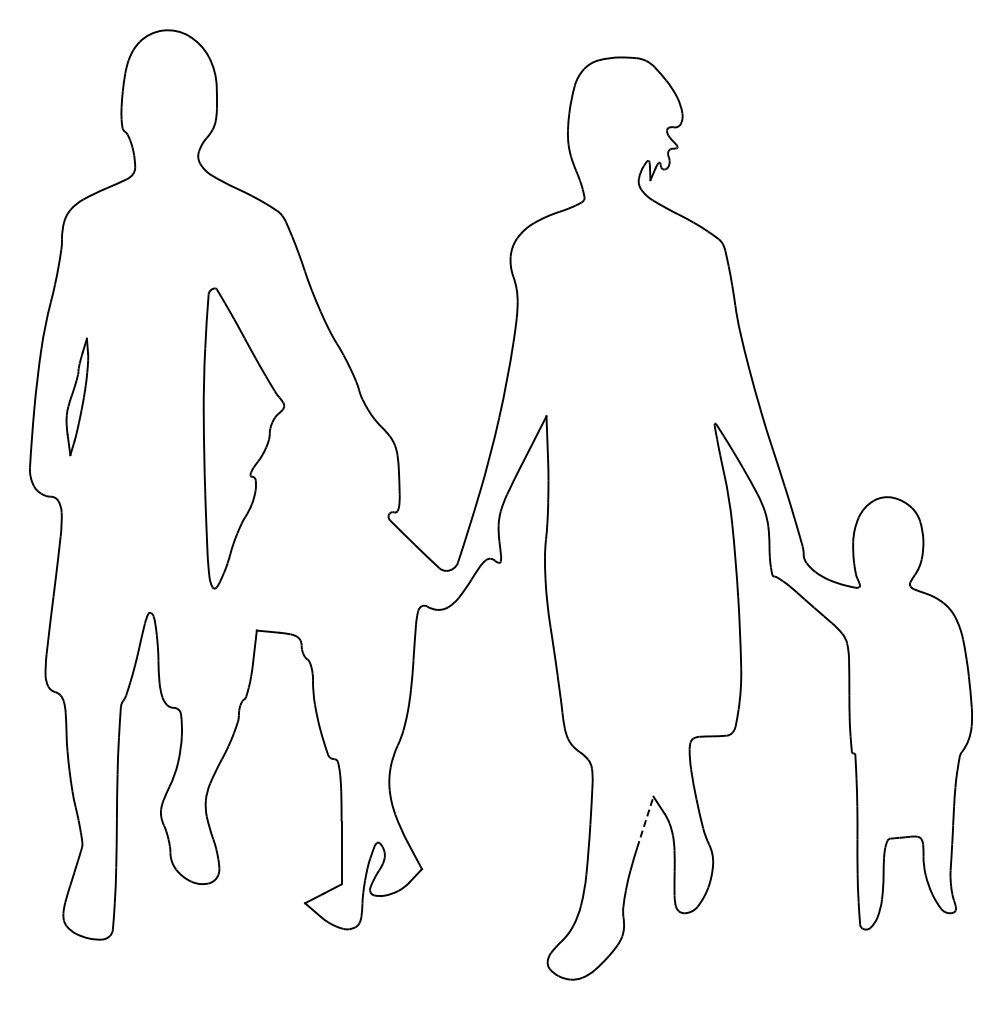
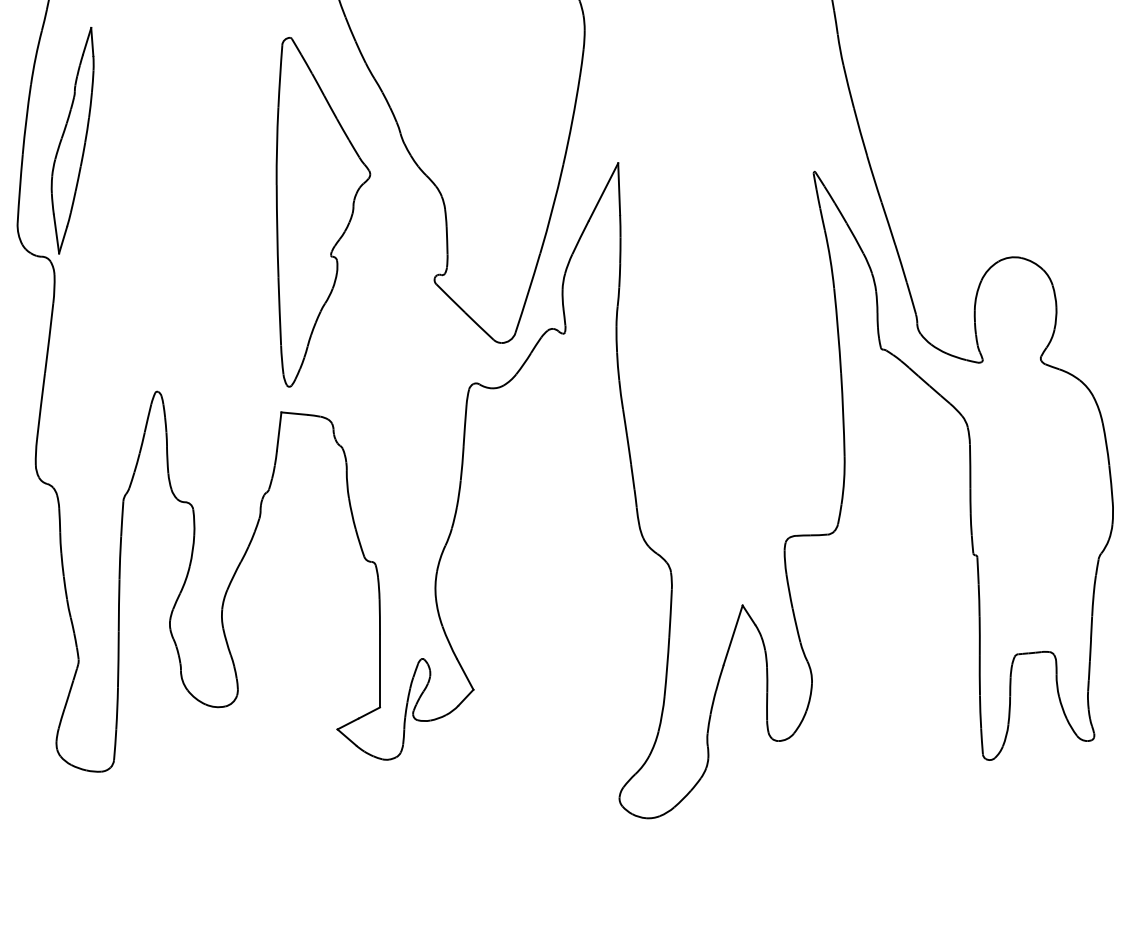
part: (77, 396) -> (72, 140), size x1.67
part: (243, 438) -> (322, 212), moved
line: (645, 822) -> (733, 635), dashed -> solid

